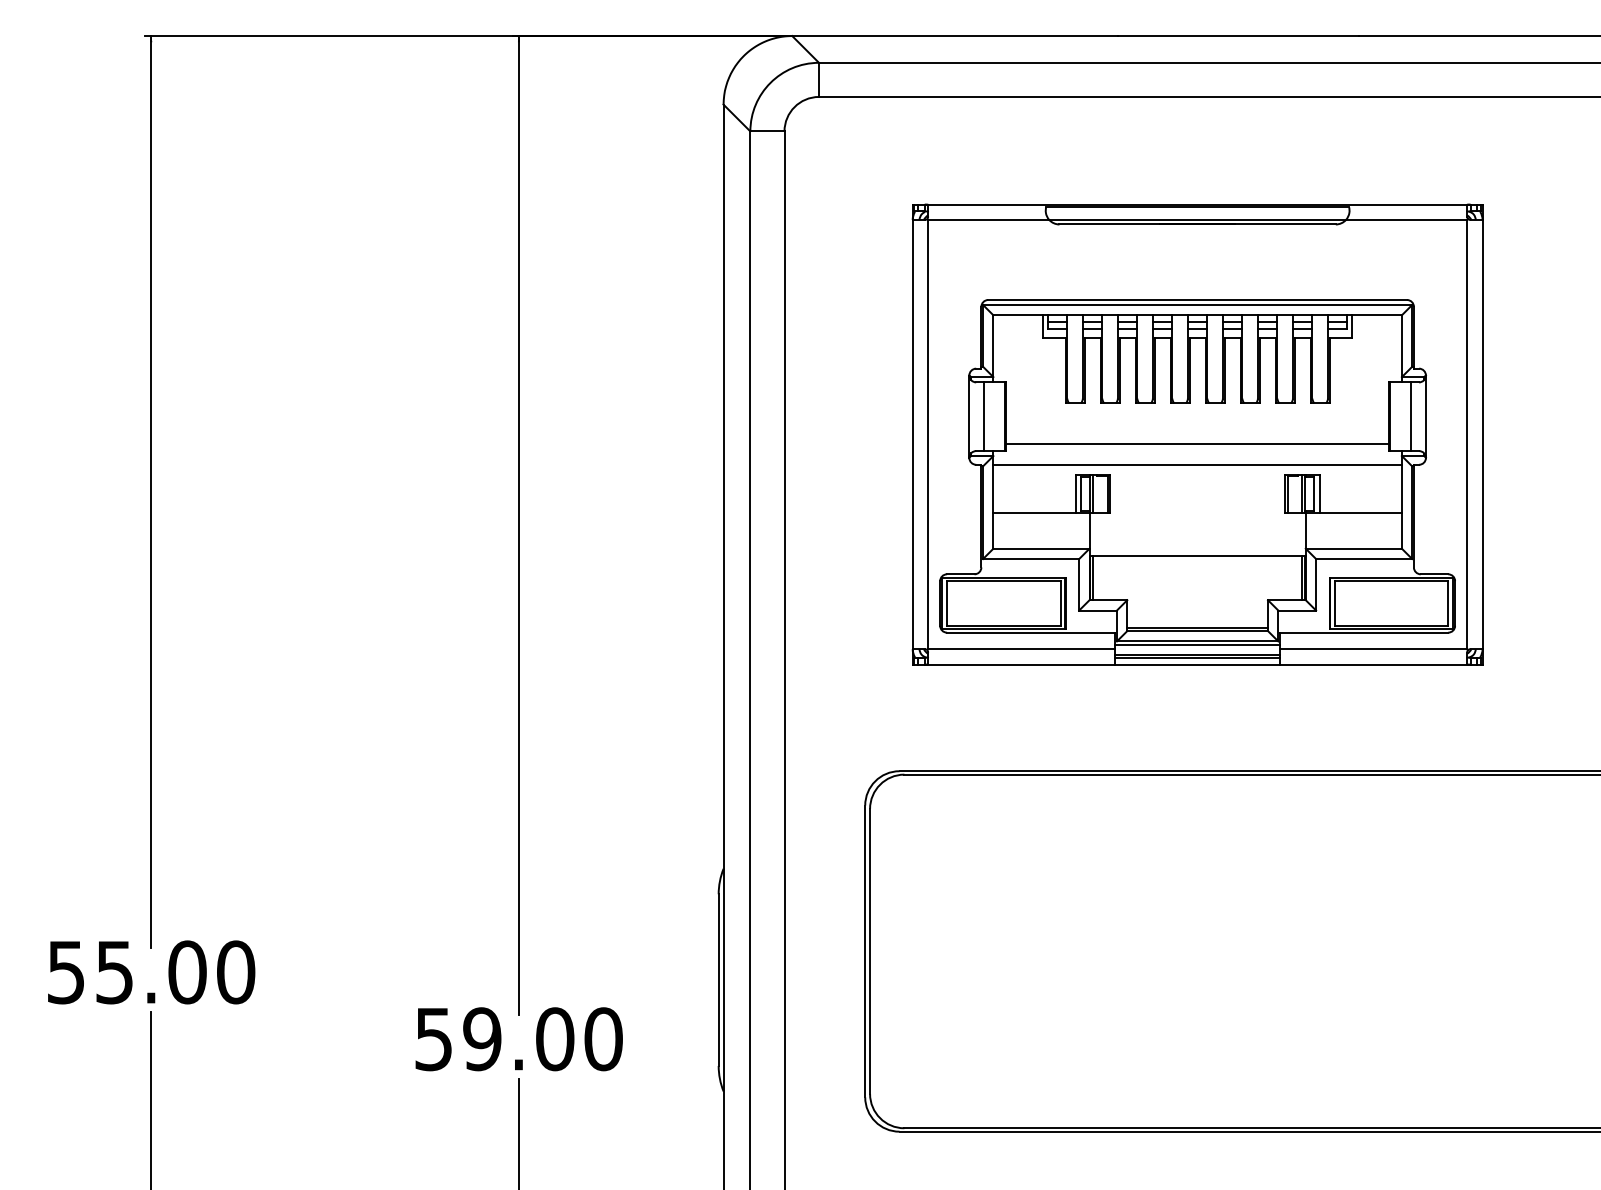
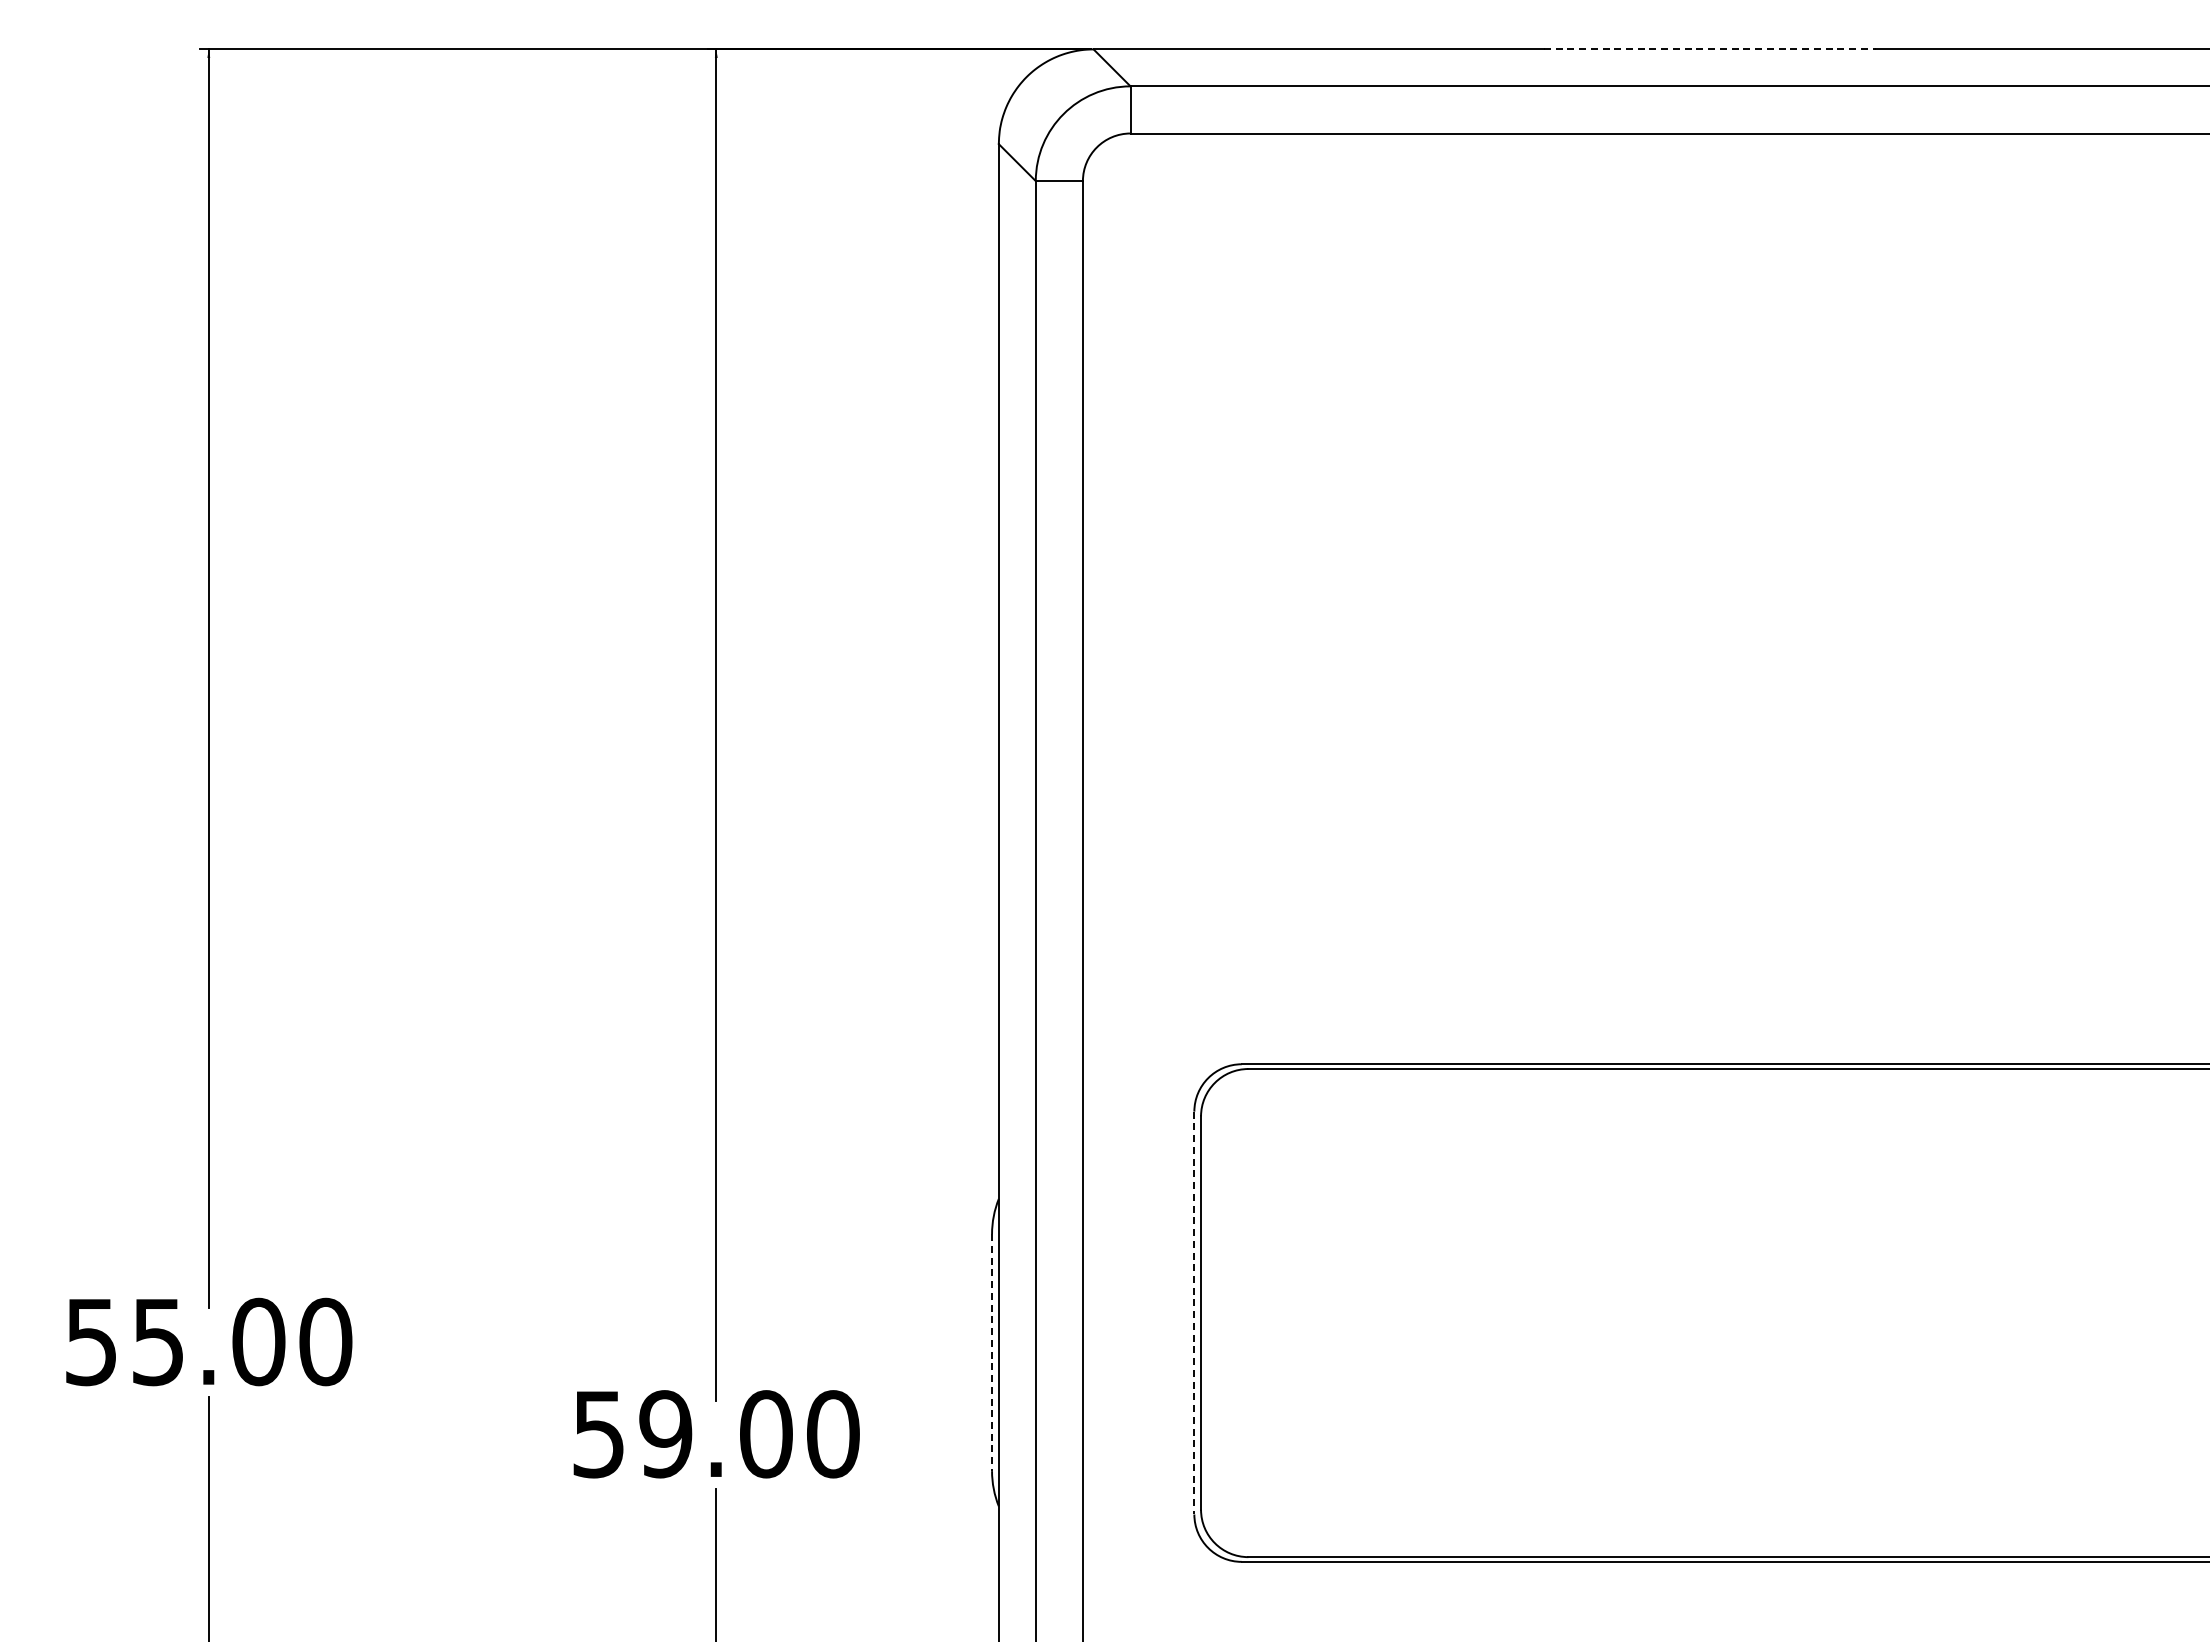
line: (1238, 36) -> (1709, 49), solid -> dashed
part: (1197, 434) -> (1653, 599), removed
line: (865, 951) -> (1194, 1313), solid -> dashed
line: (719, 980) -> (992, 1353), solid -> dashed

